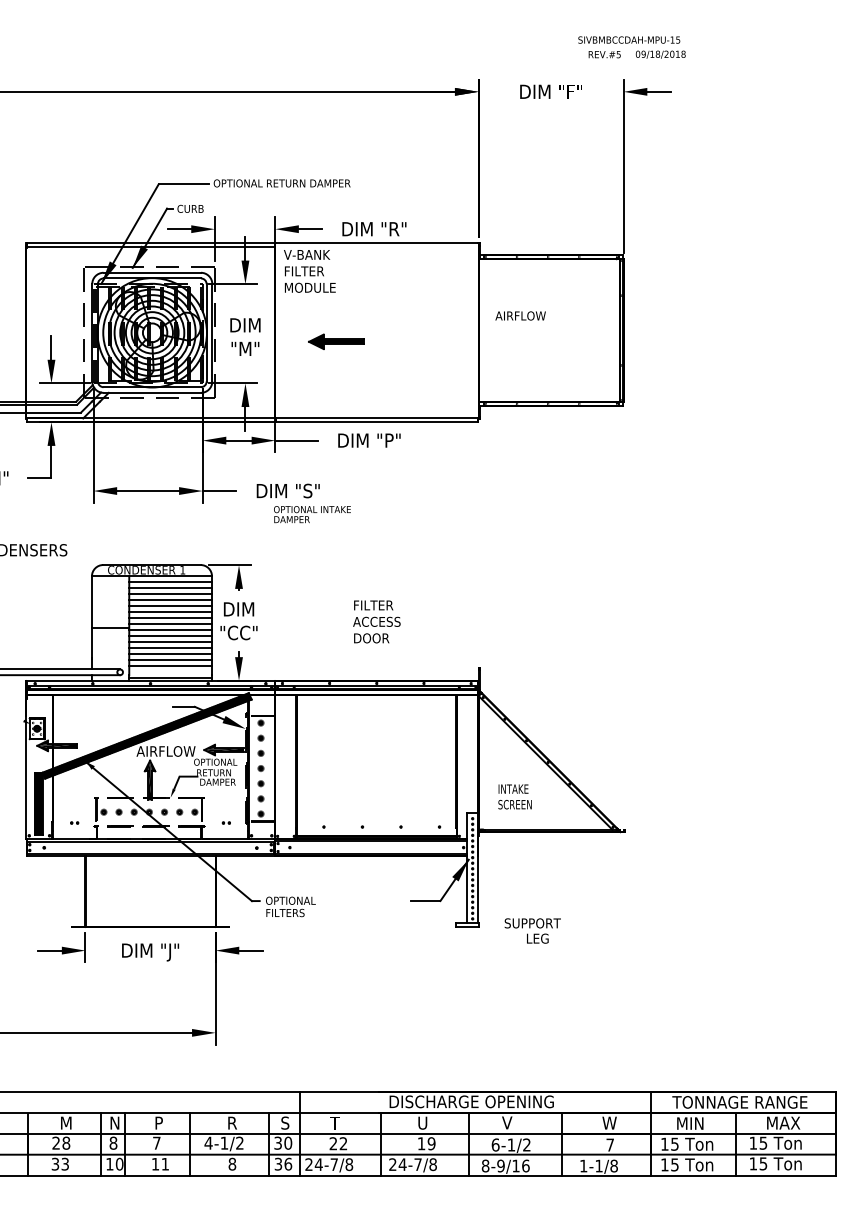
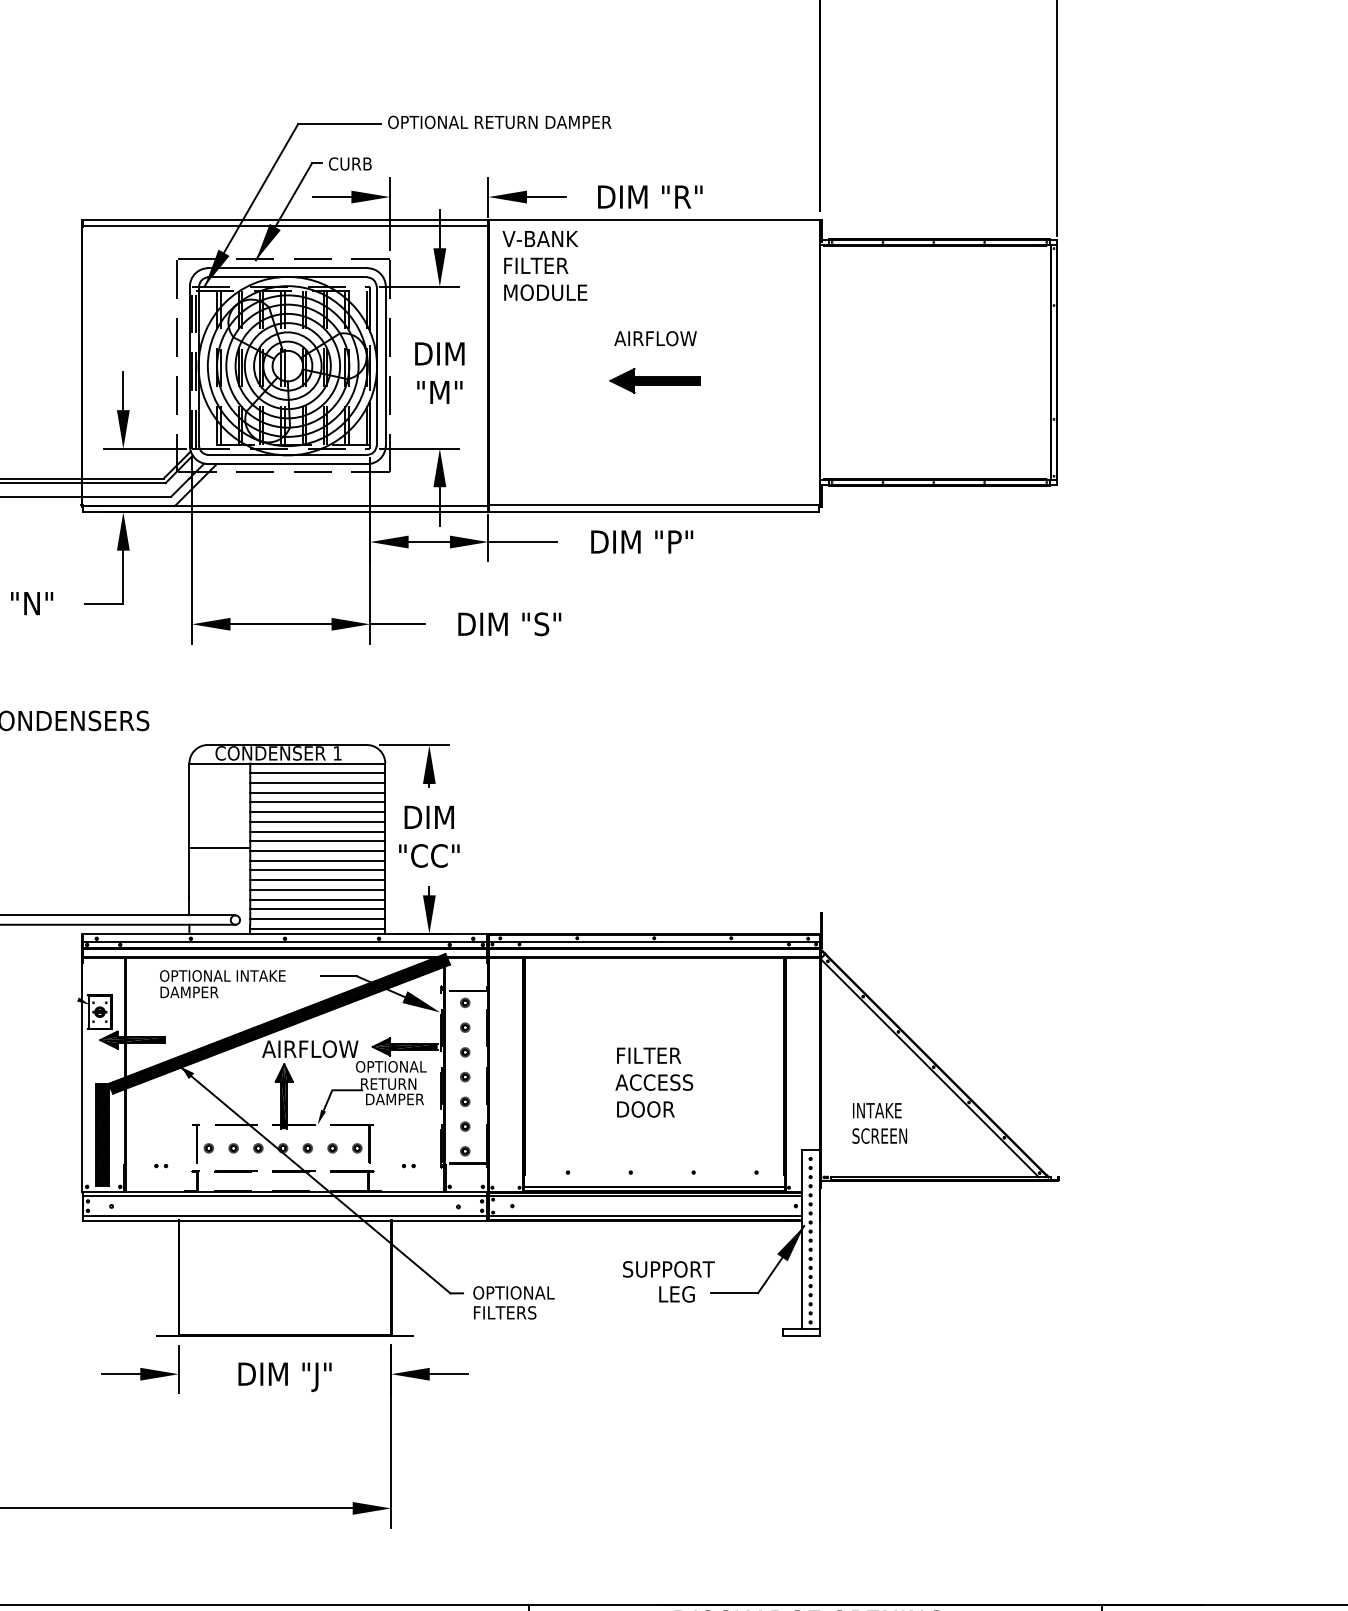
text: (520, 315) -> (655, 337), moved
part: (336, 341) -> (655, 380), moved
text: (312, 514) -> (222, 984), moved
text: (376, 621) -> (653, 1081), moved
line: (170, 671) -> (317, 918), added
text: (532, 930) -> (668, 1280), moved

